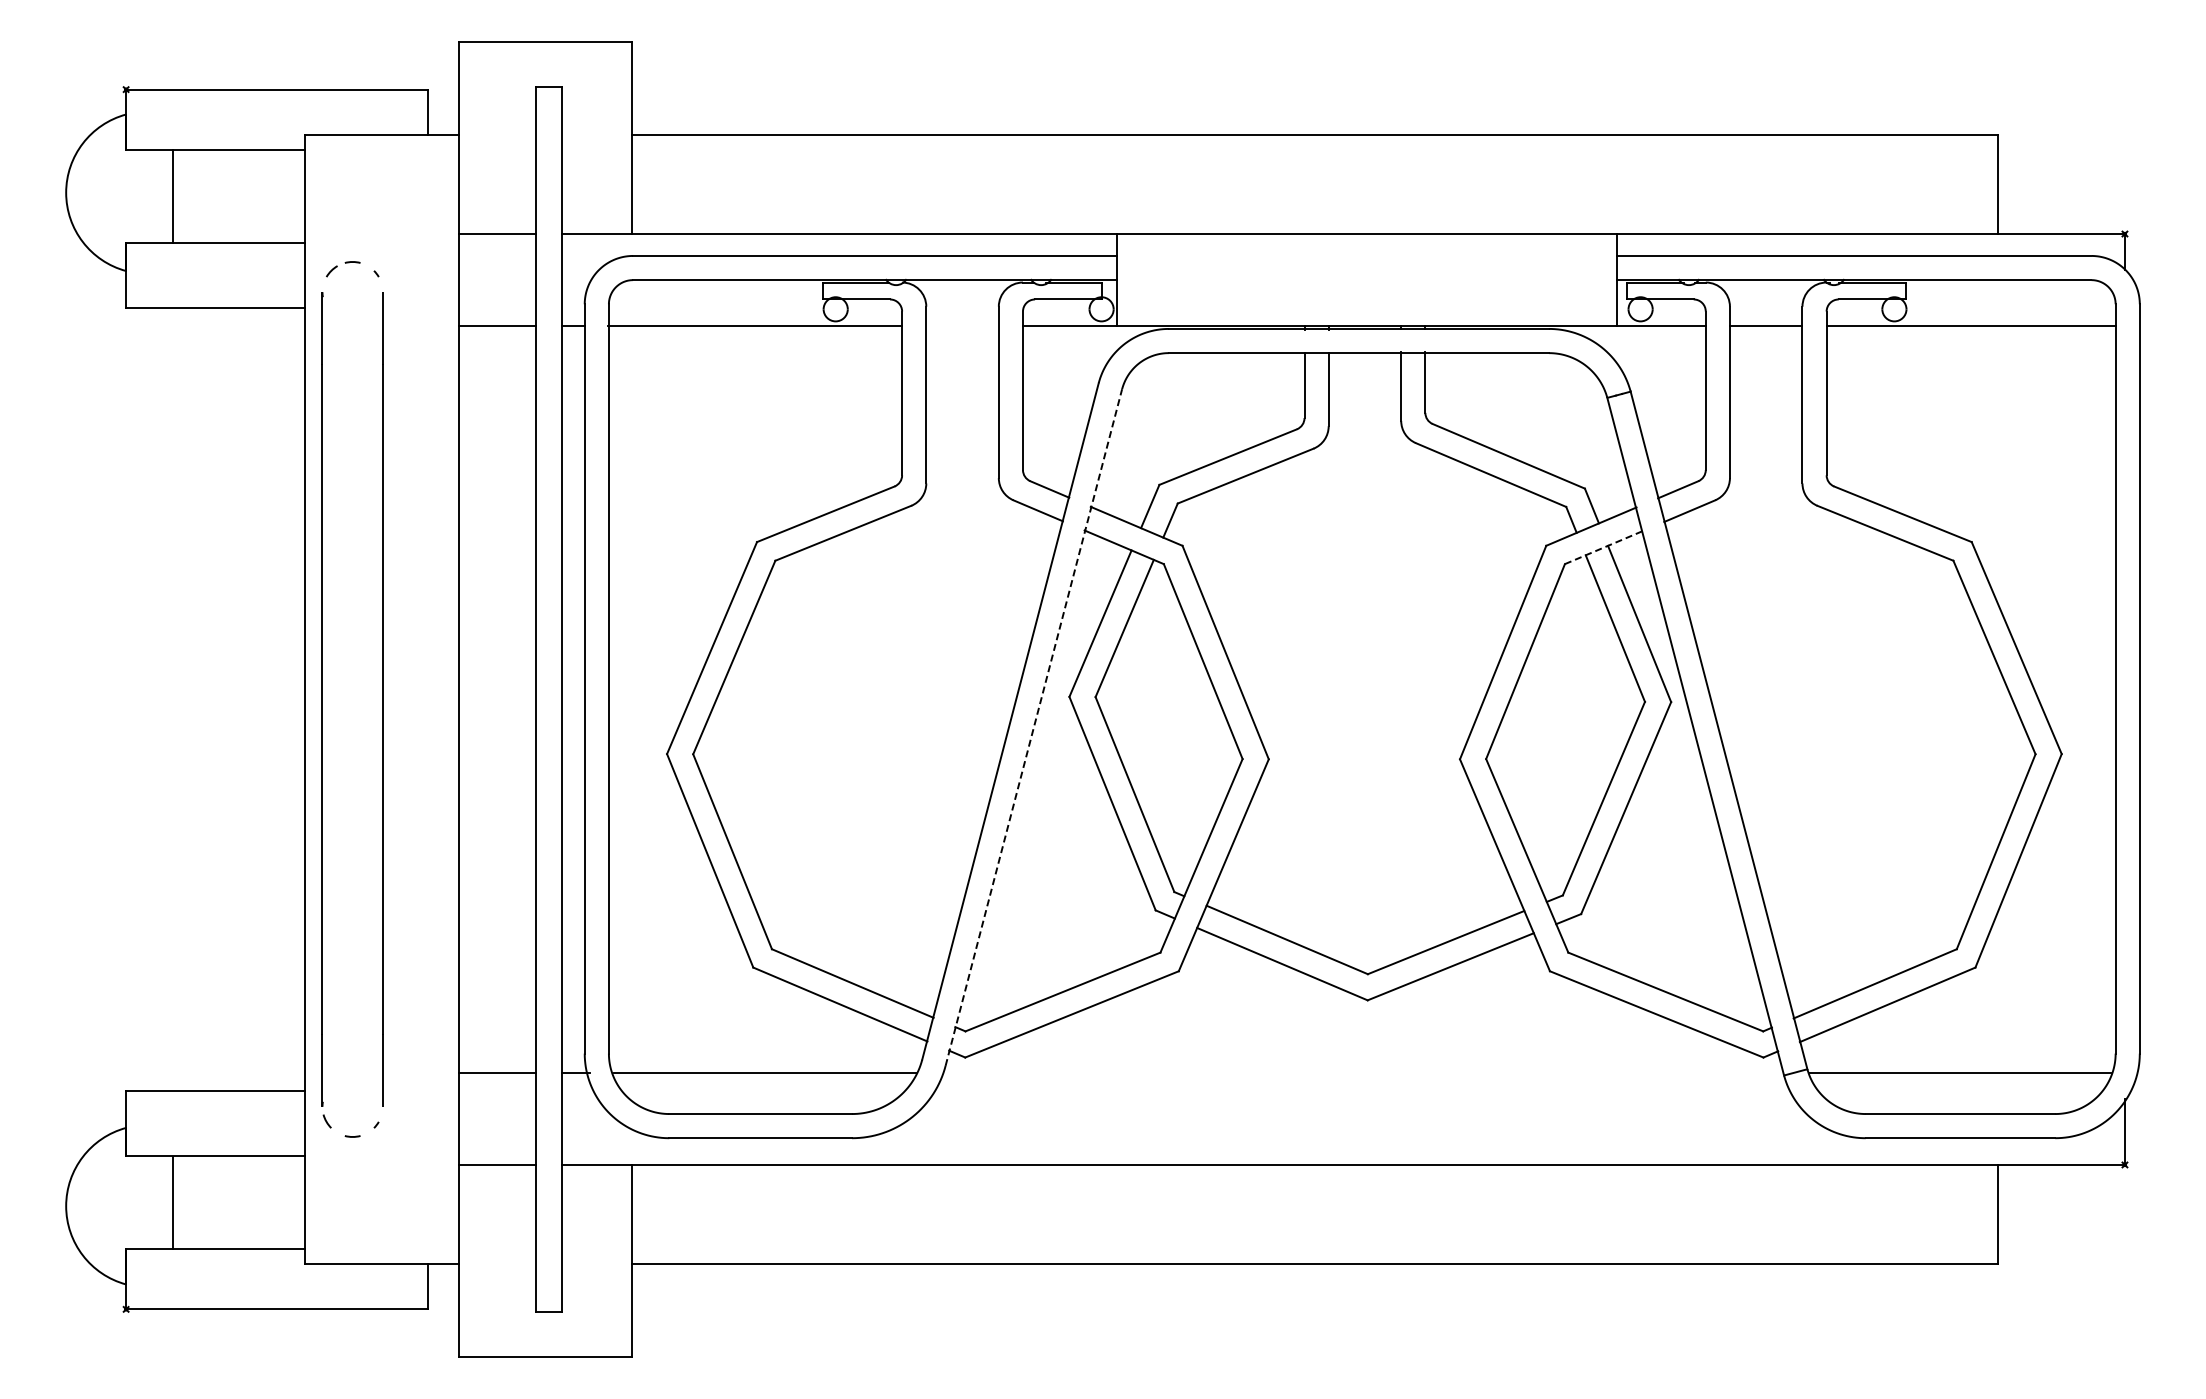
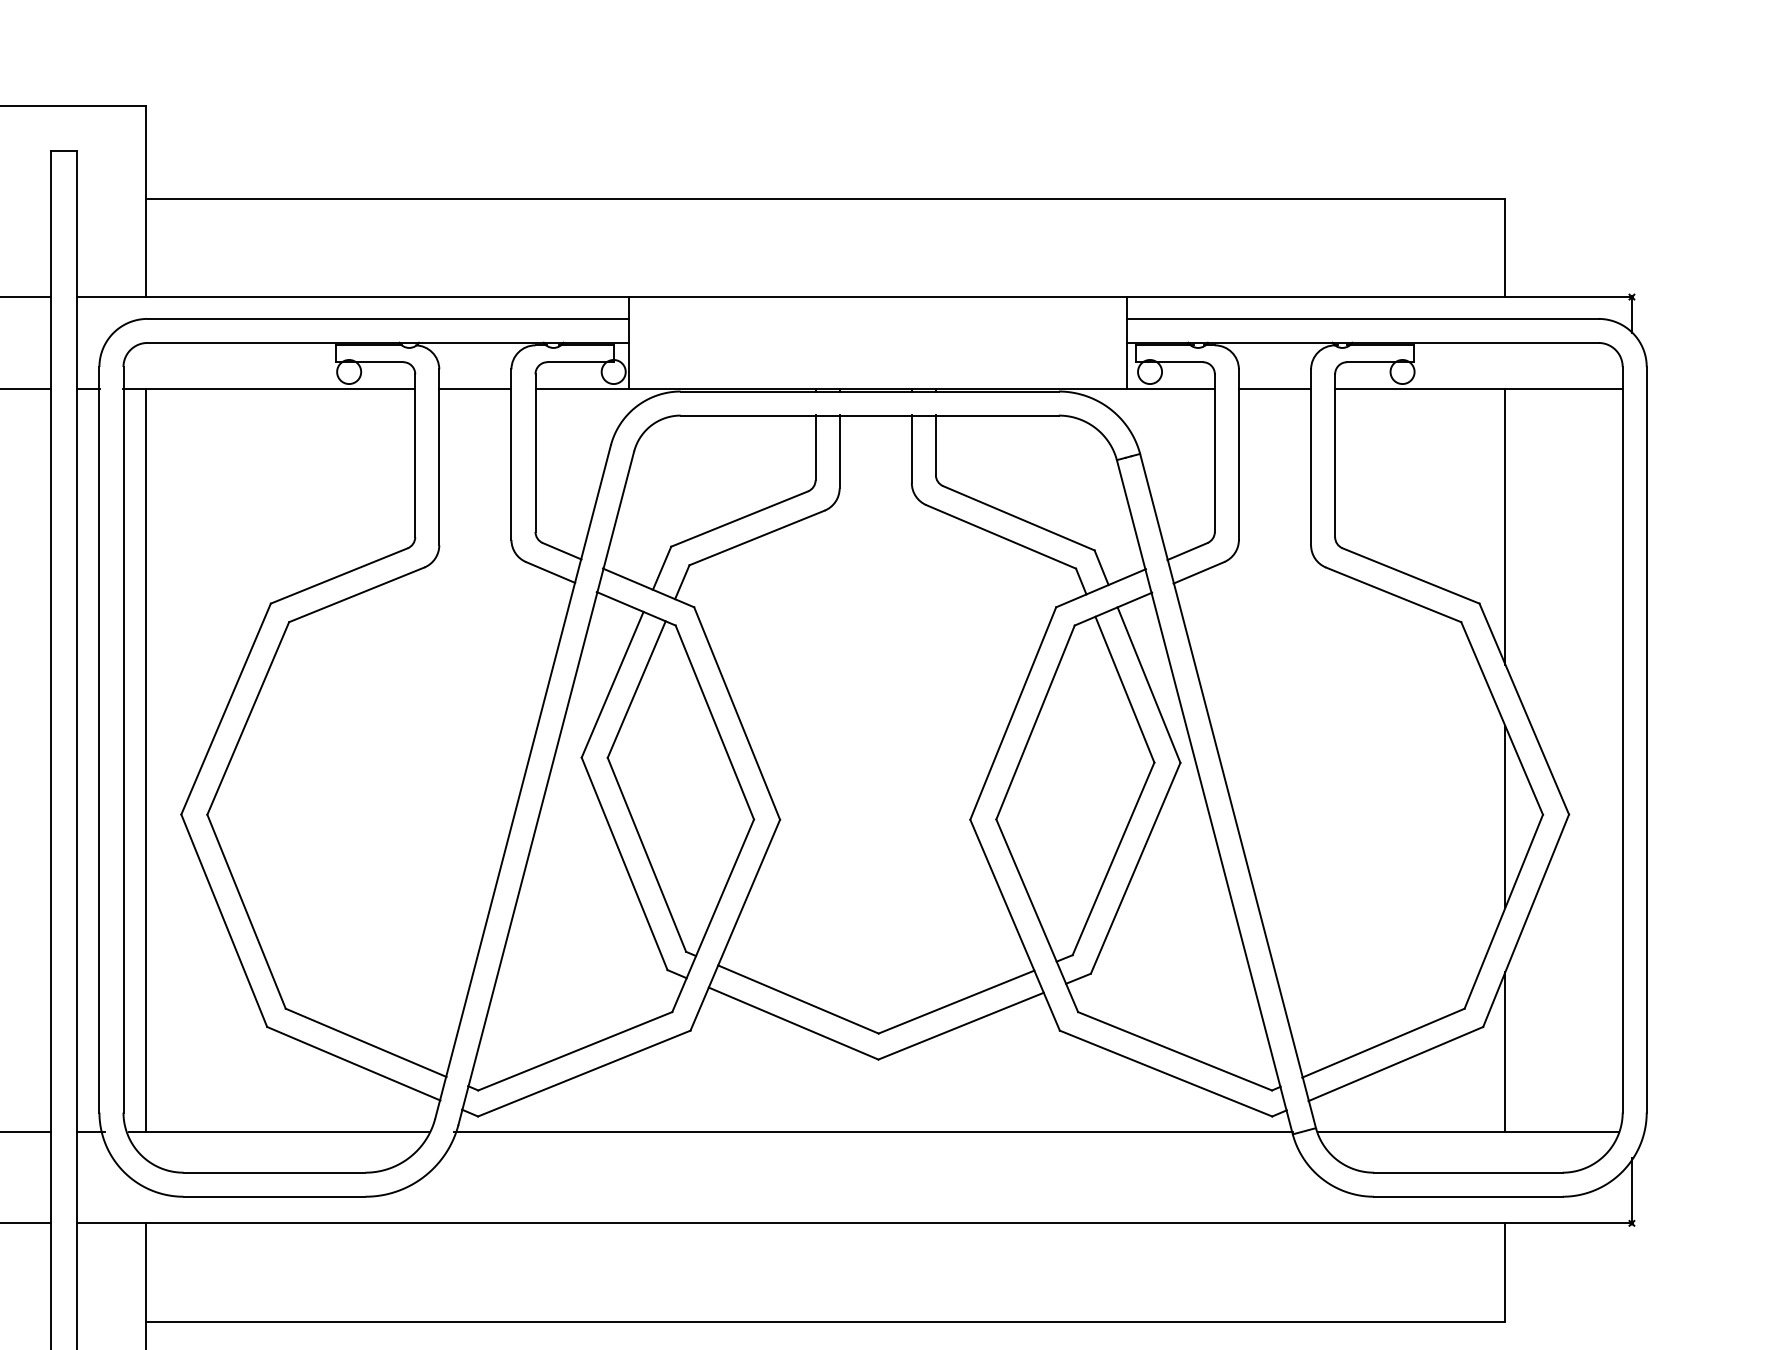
line: (962, 326) -> (475, 389), added
line: (1997, 464) -> (1505, 526), added
line: (1604, 547) -> (1114, 609), dashed -> solid
line: (631, 699) -> (145, 760), added
line: (1033, 727) -> (545, 788), dashed -> solid
line: (1997, 756) -> (1505, 816), added
line: (1997, 992) -> (1505, 1051), added
line: (1361, 1072) -> (872, 1131), added

